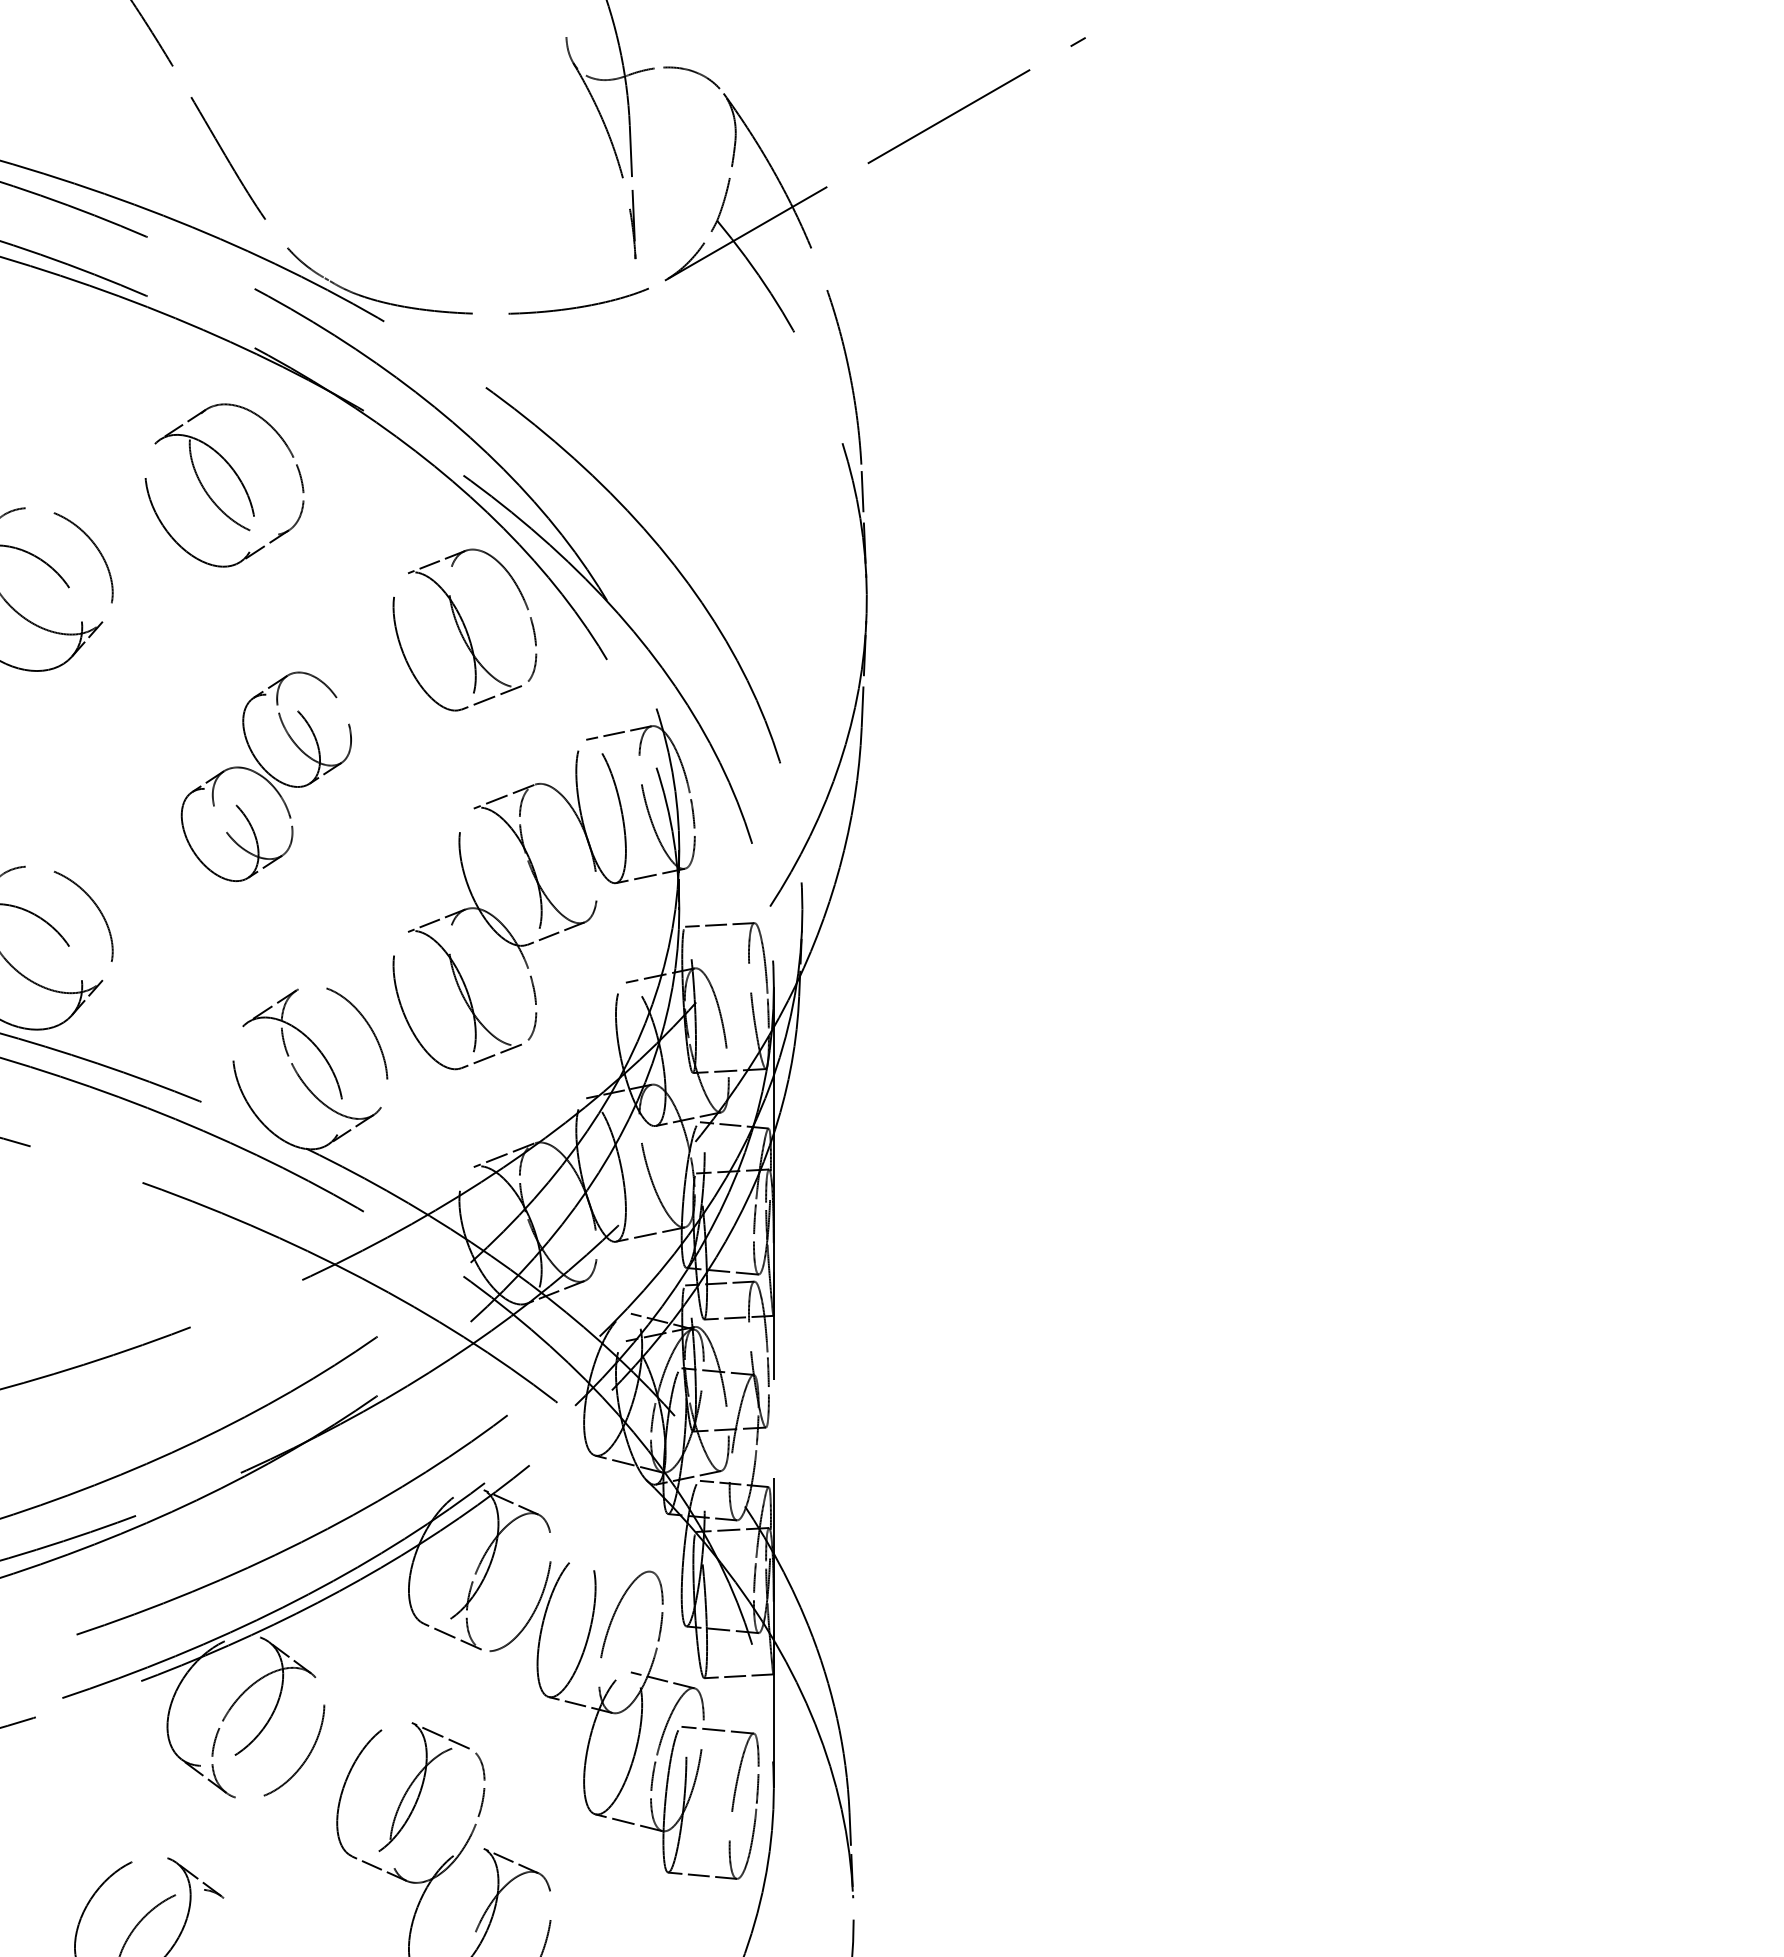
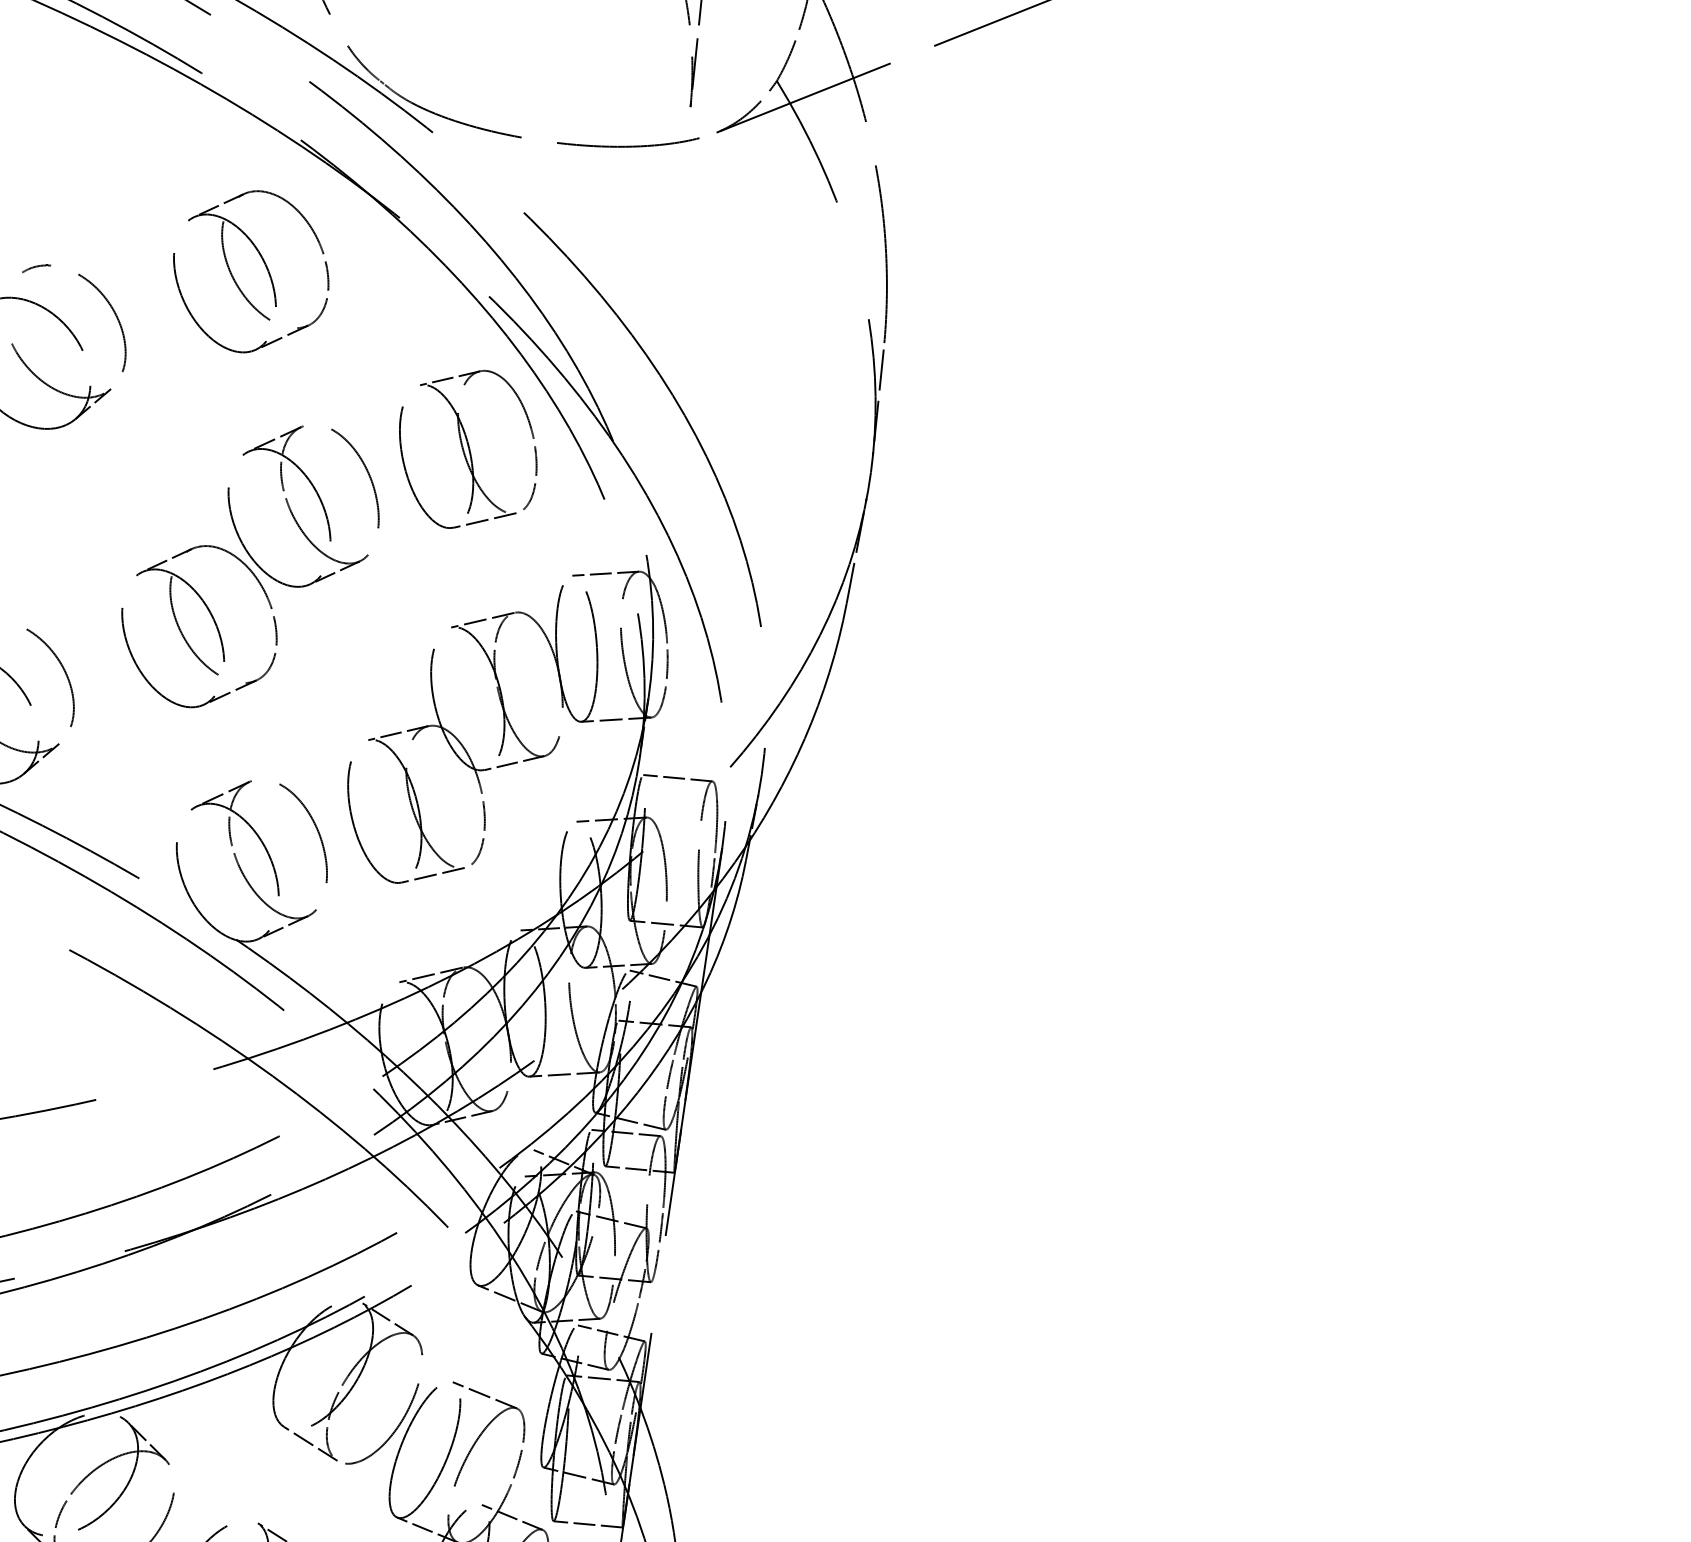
part: (266, 777) -> (250, 566), size x1.43
line: (617, 1563) -> (484, 1395), added

